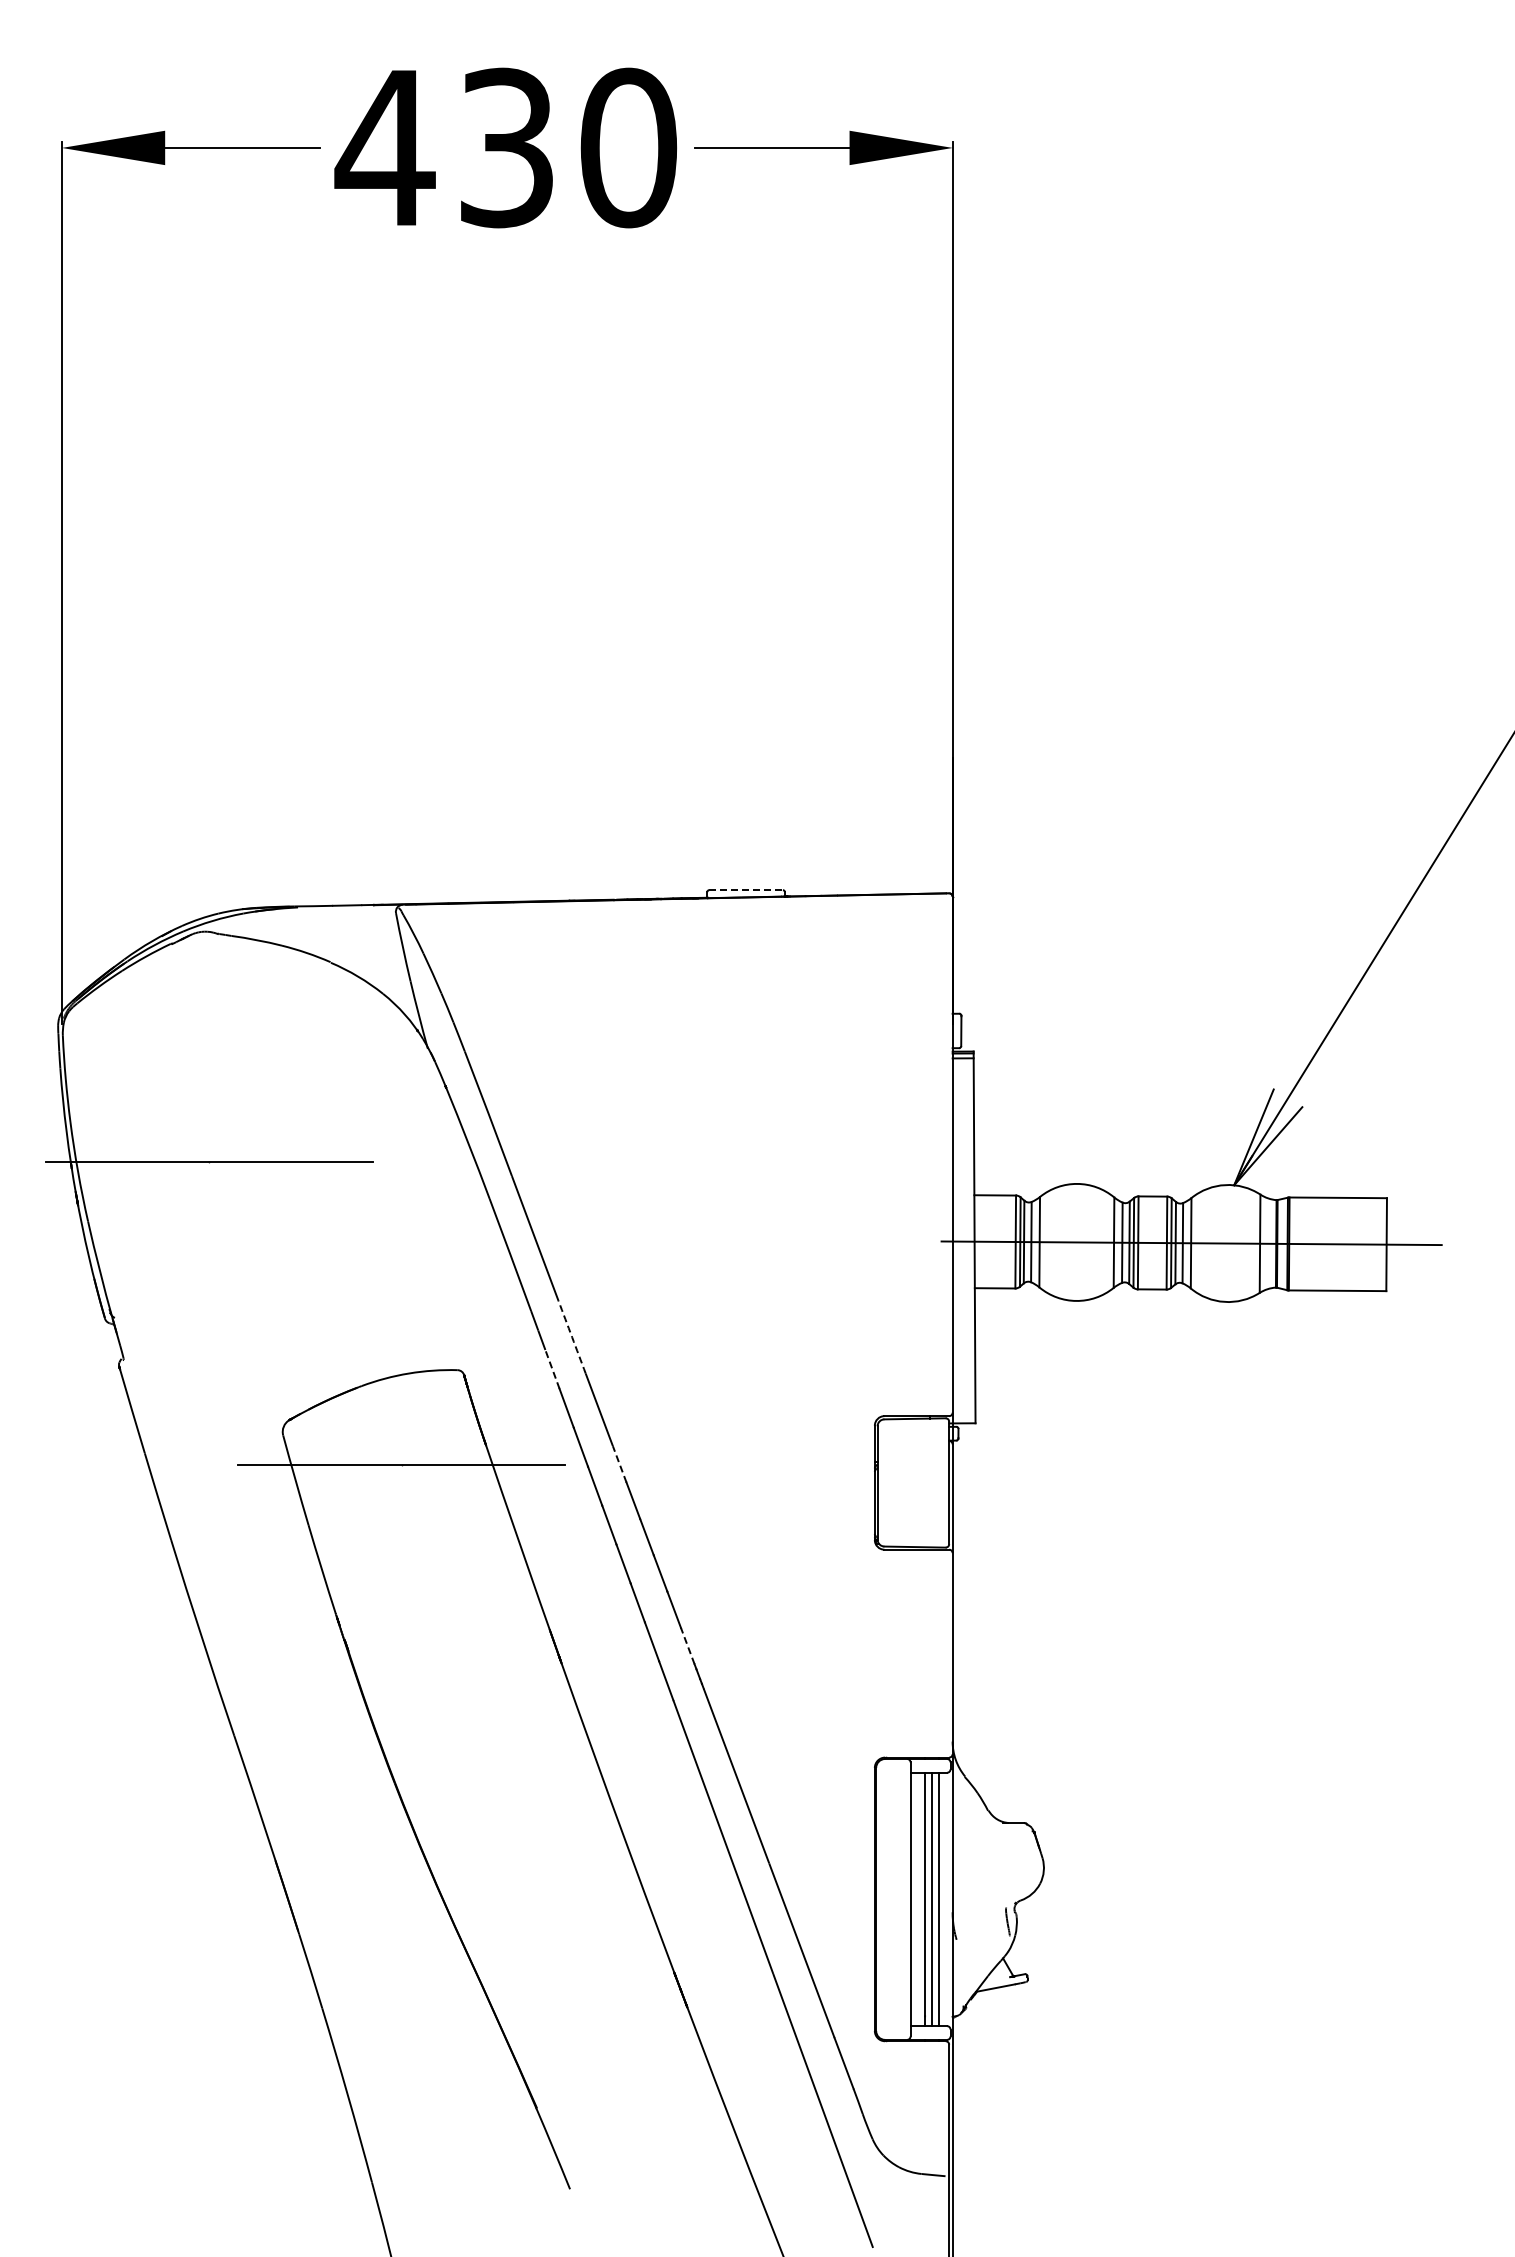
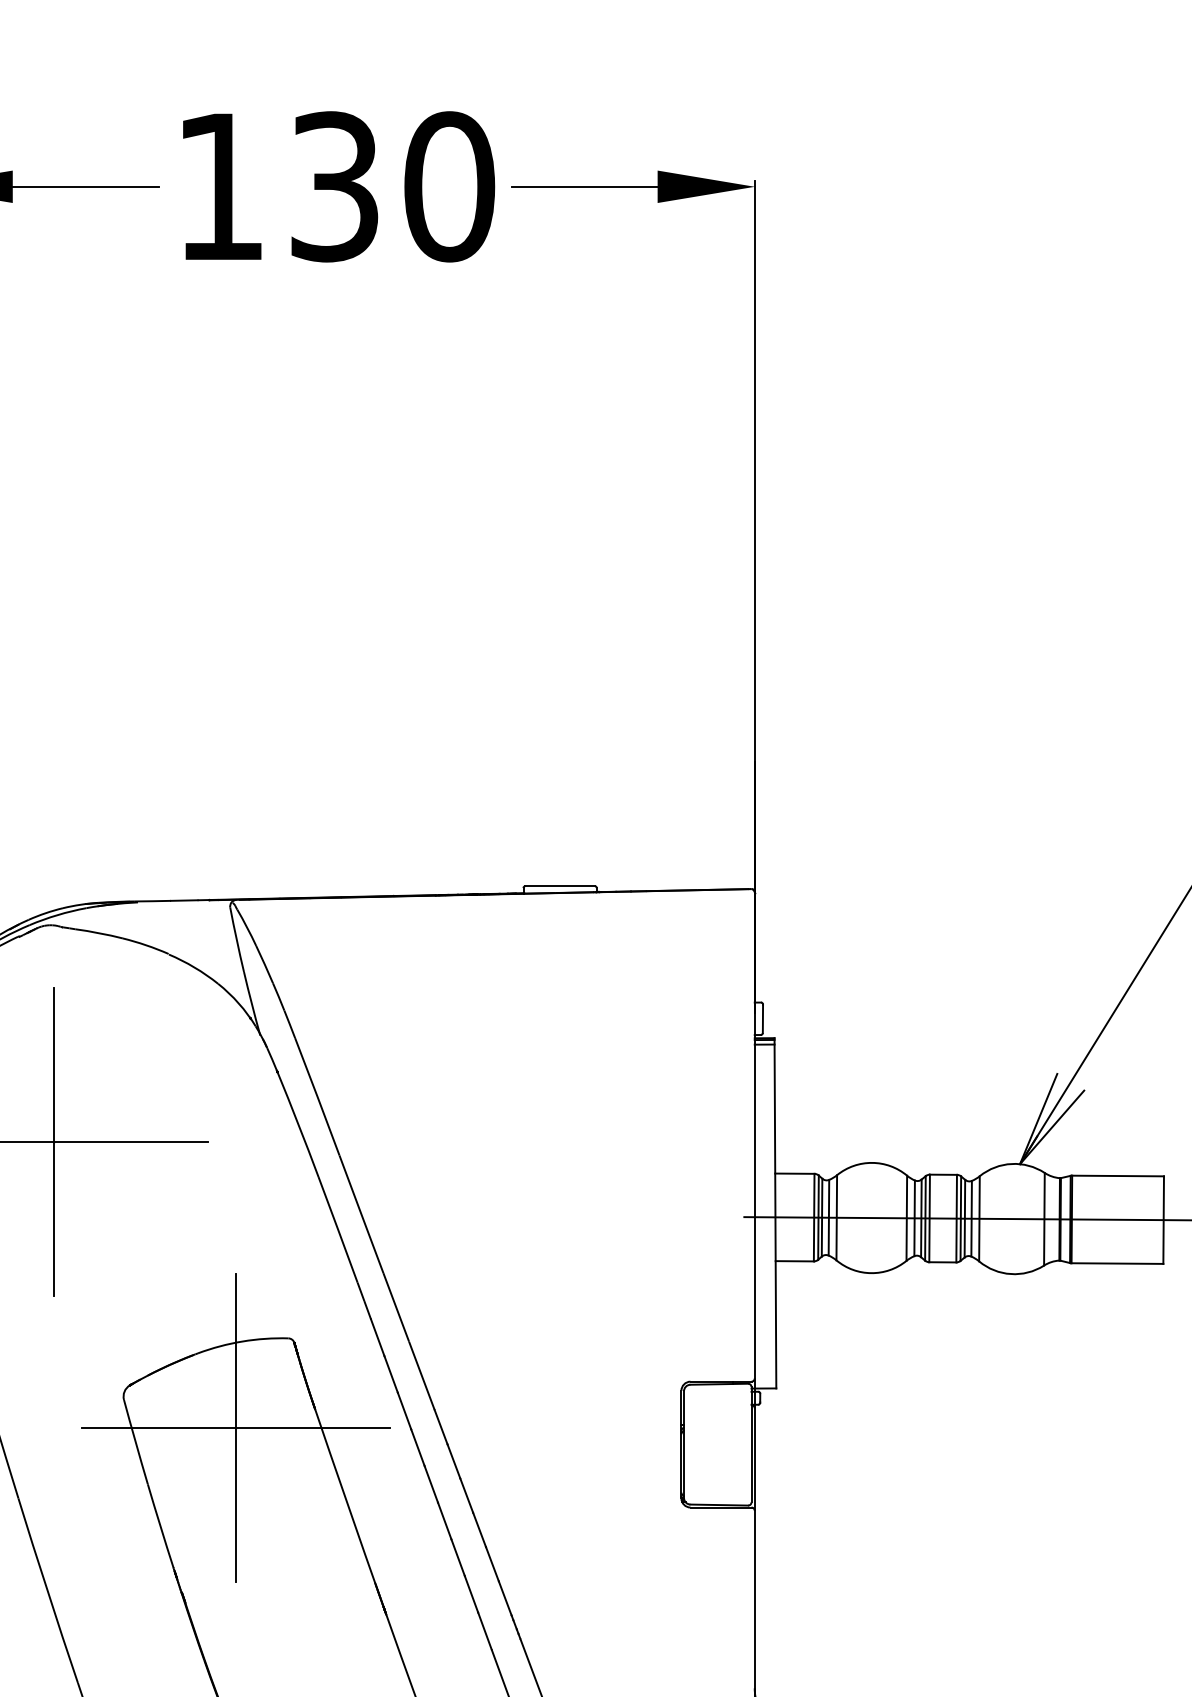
text: (384, 147) -> (219, 186), 430 -> 130
line: (746, 890) -> (560, 886), dashed -> solid
line: (209, 1161) -> (54, 1141), added
arc: (572, 1337) -> (396, 1307), dashed -> solid
line: (552, 1369) -> (377, 1337), dashed -> solid
line: (619, 1463) -> (440, 1426), dashed -> solid
line: (401, 1464) -> (235, 1427), added
line: (687, 1645) -> (504, 1597), dashed -> solid

